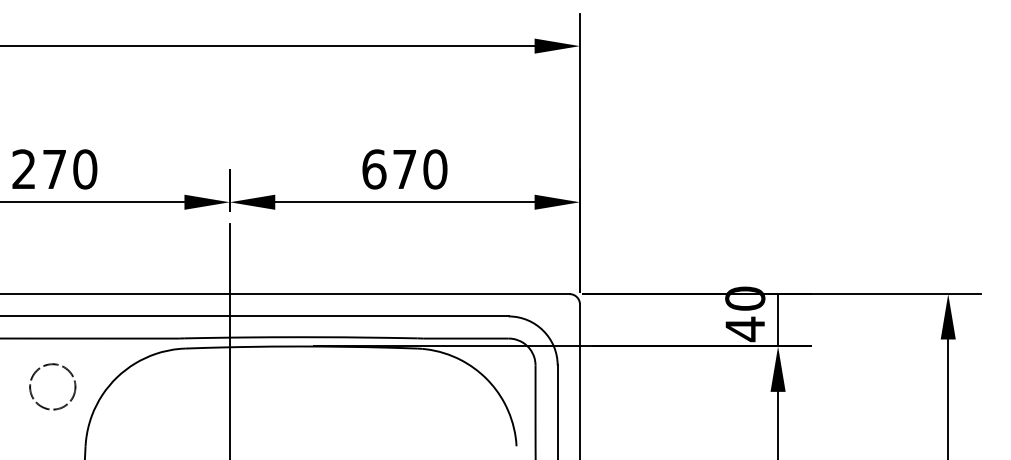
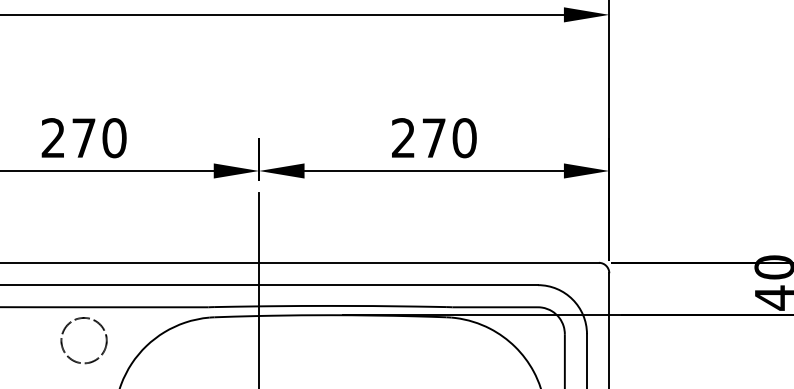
text: (374, 169) -> (403, 138), 670 -> 270
circle: (52, 386) -> (83, 340), moved

